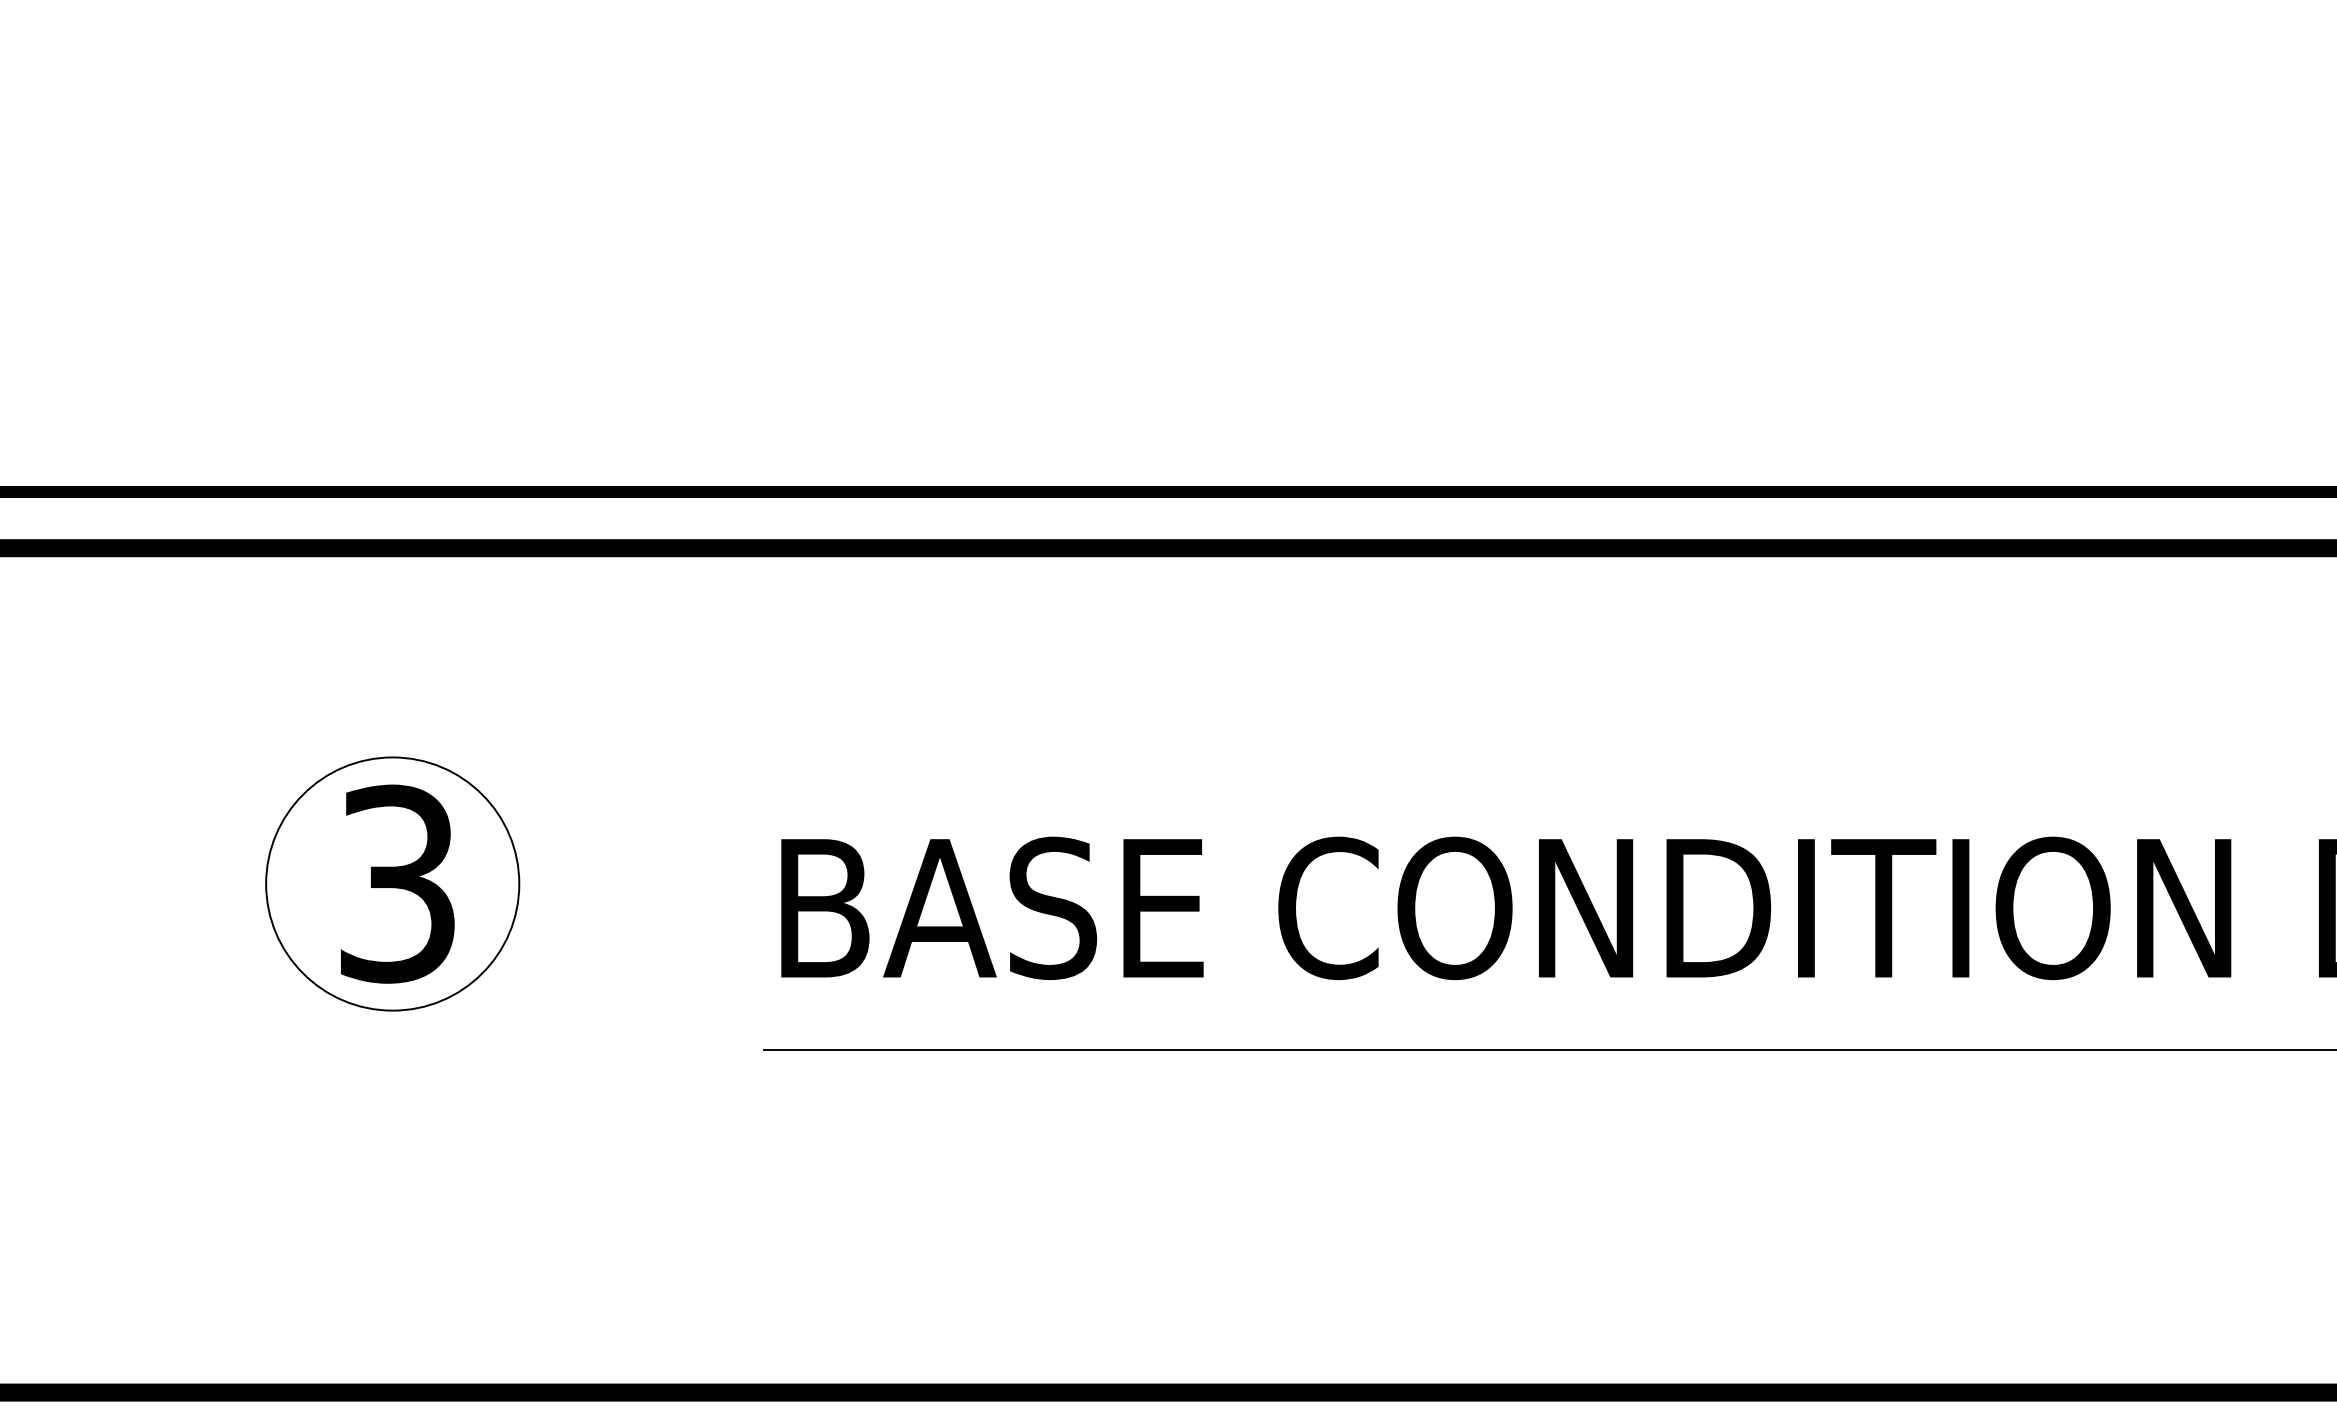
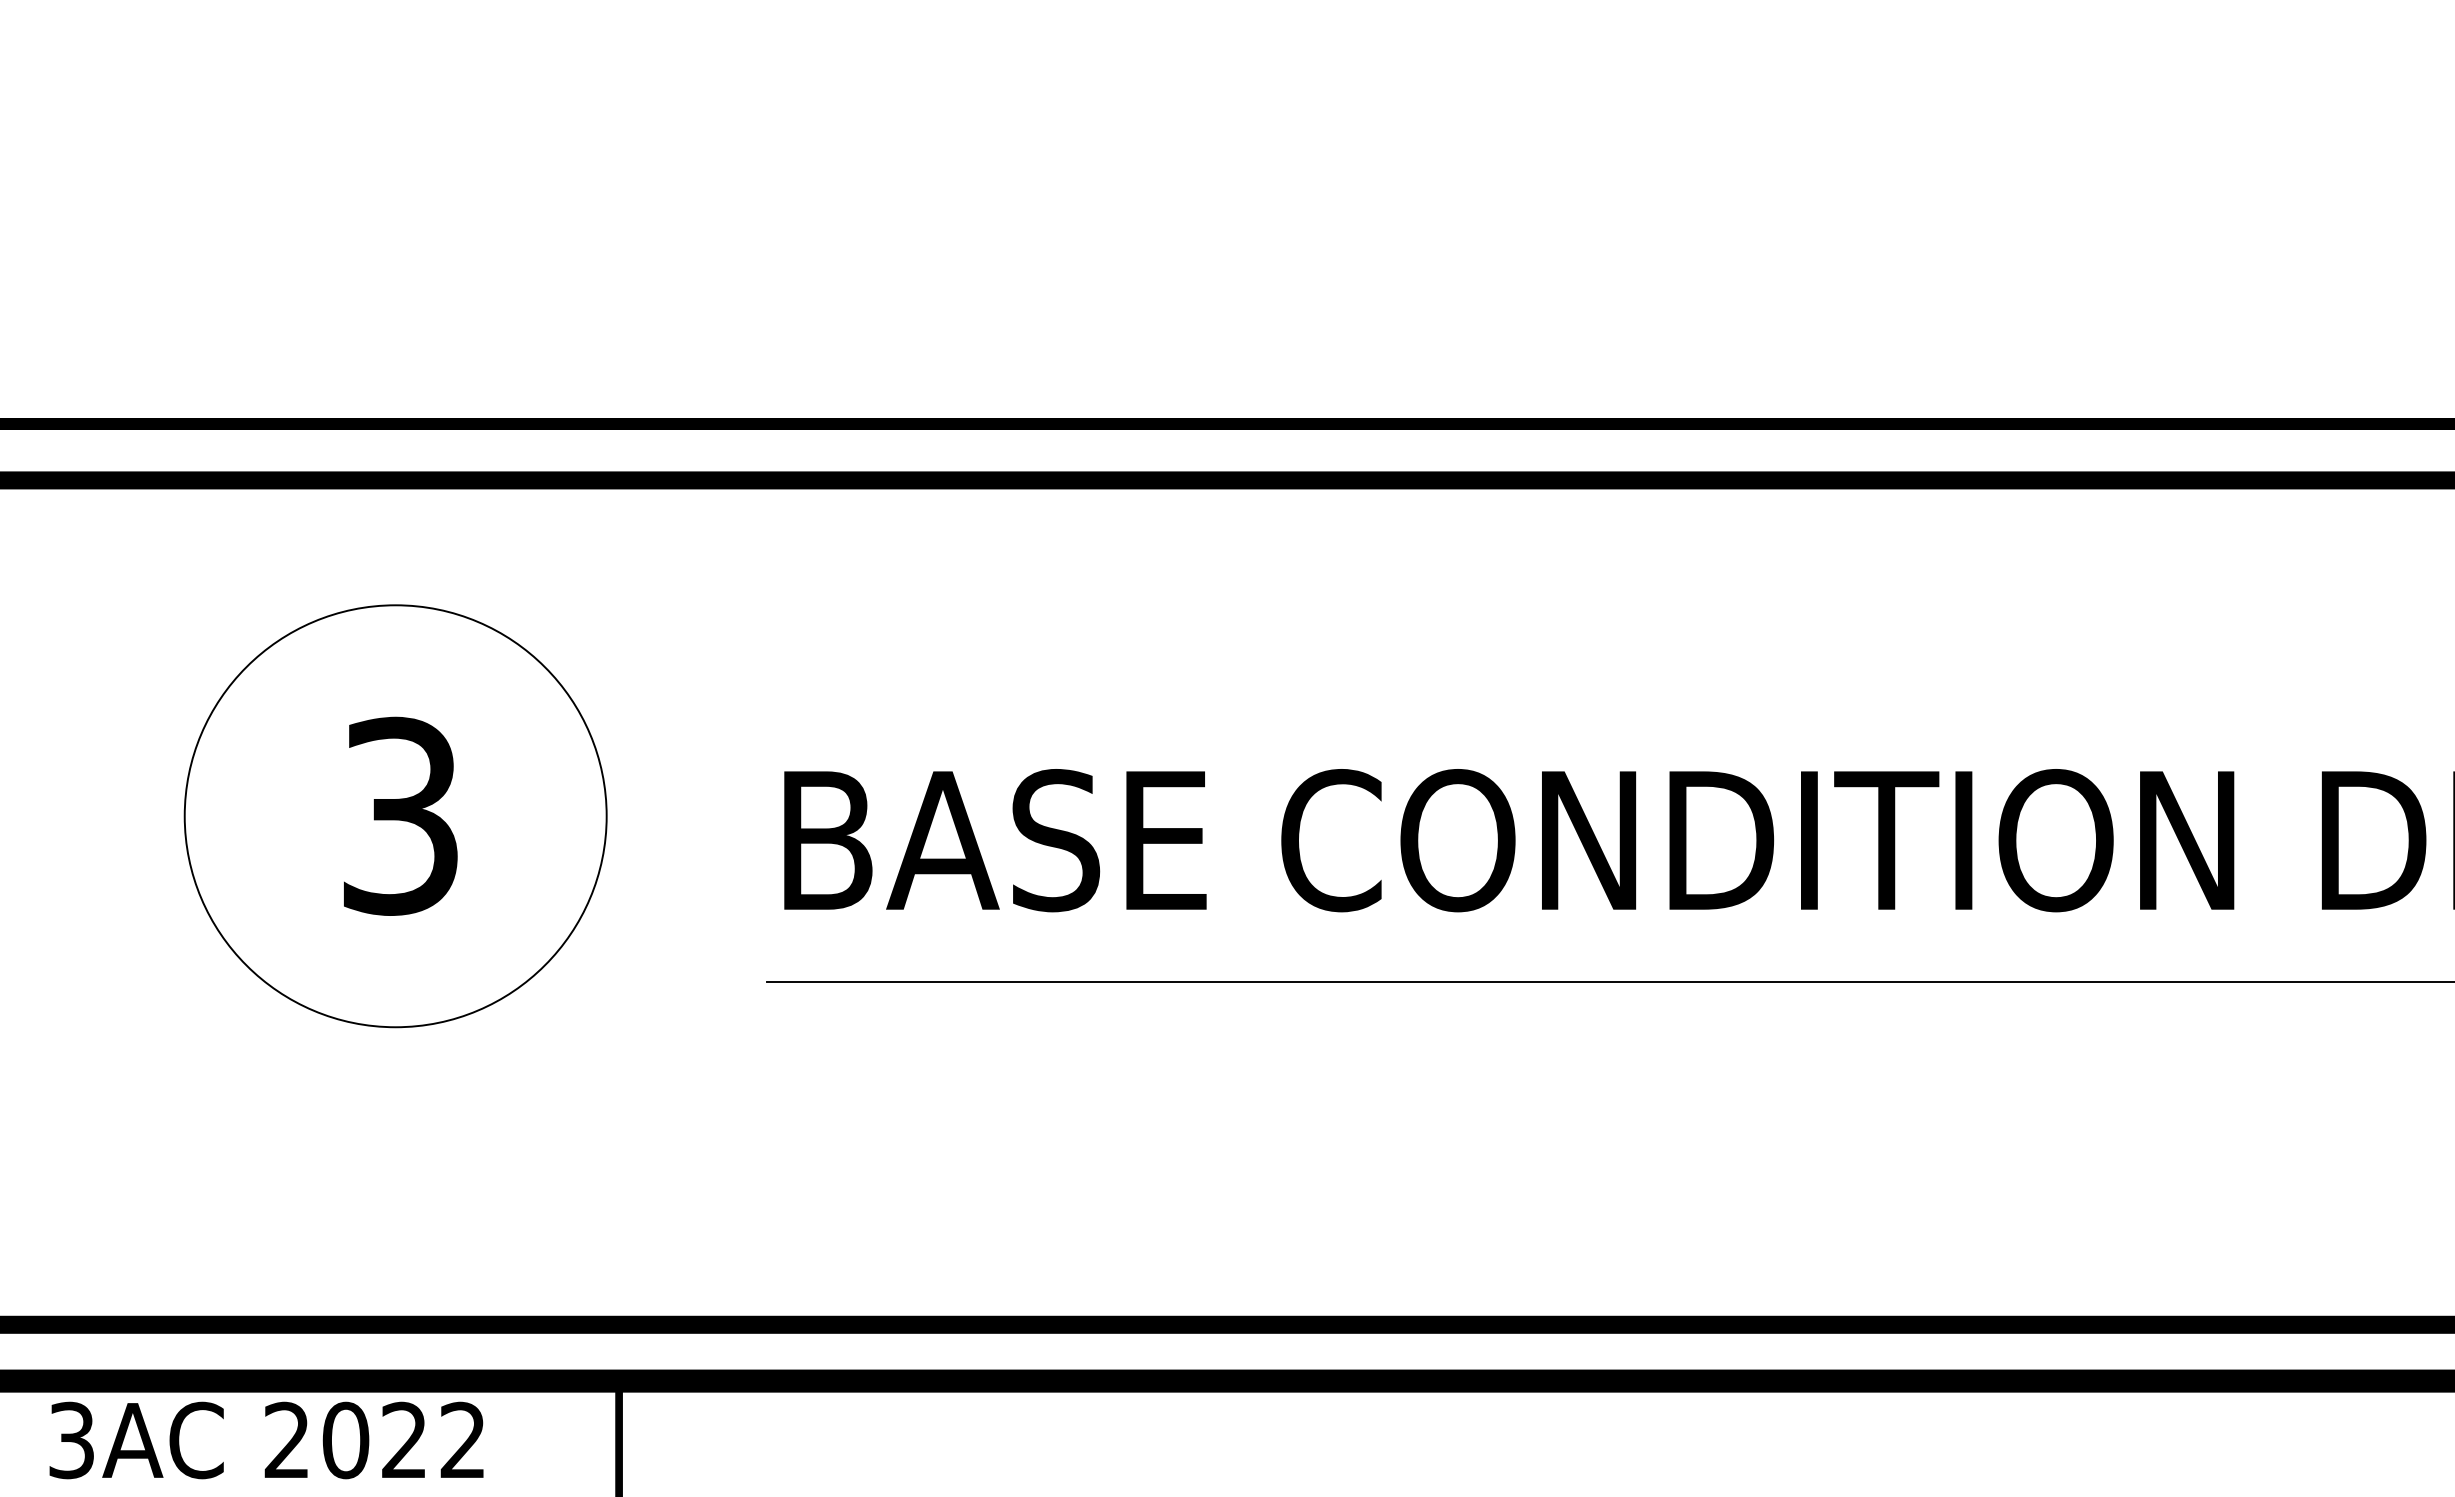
circle: (392, 884) -> (395, 816), size x1.67

